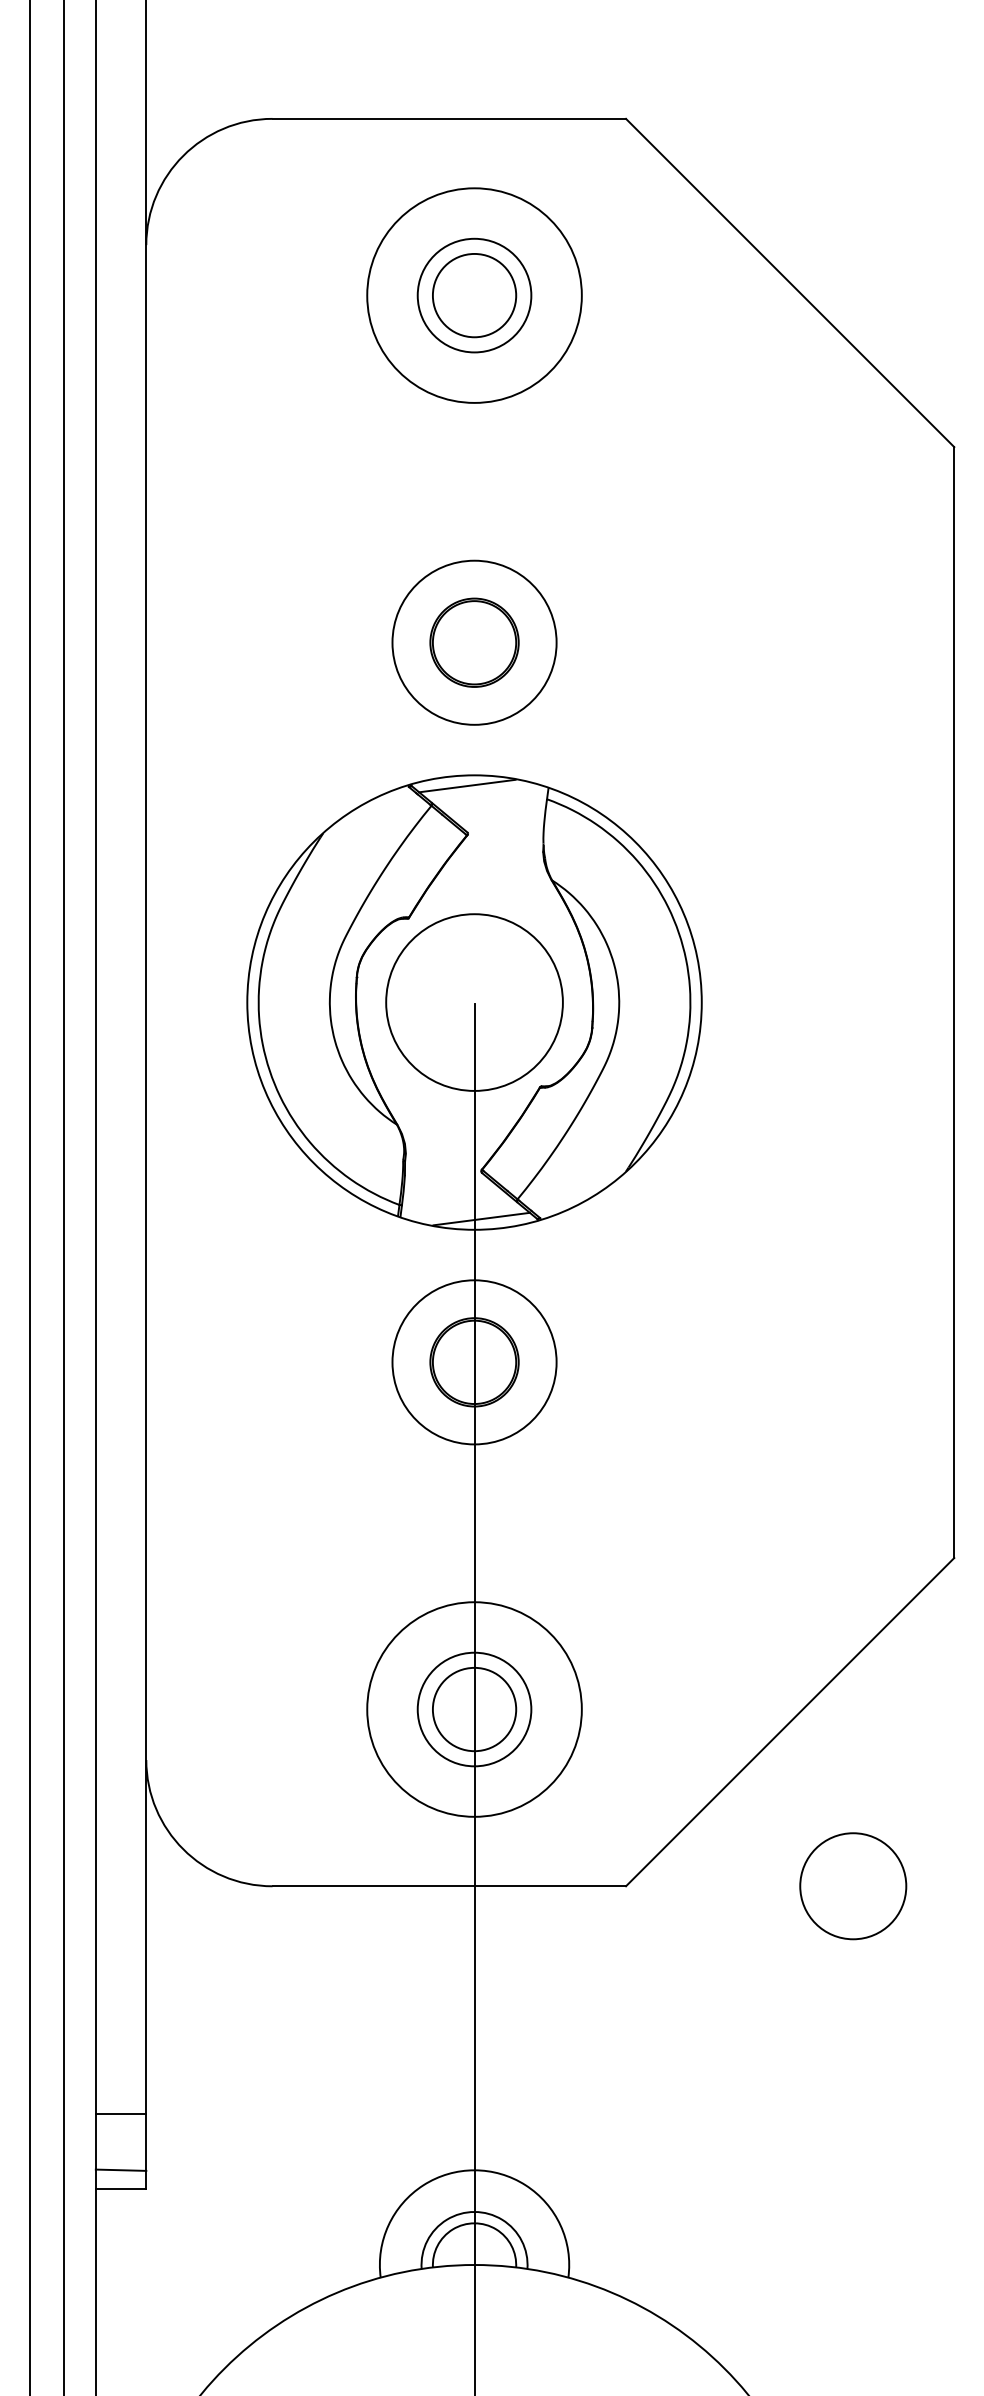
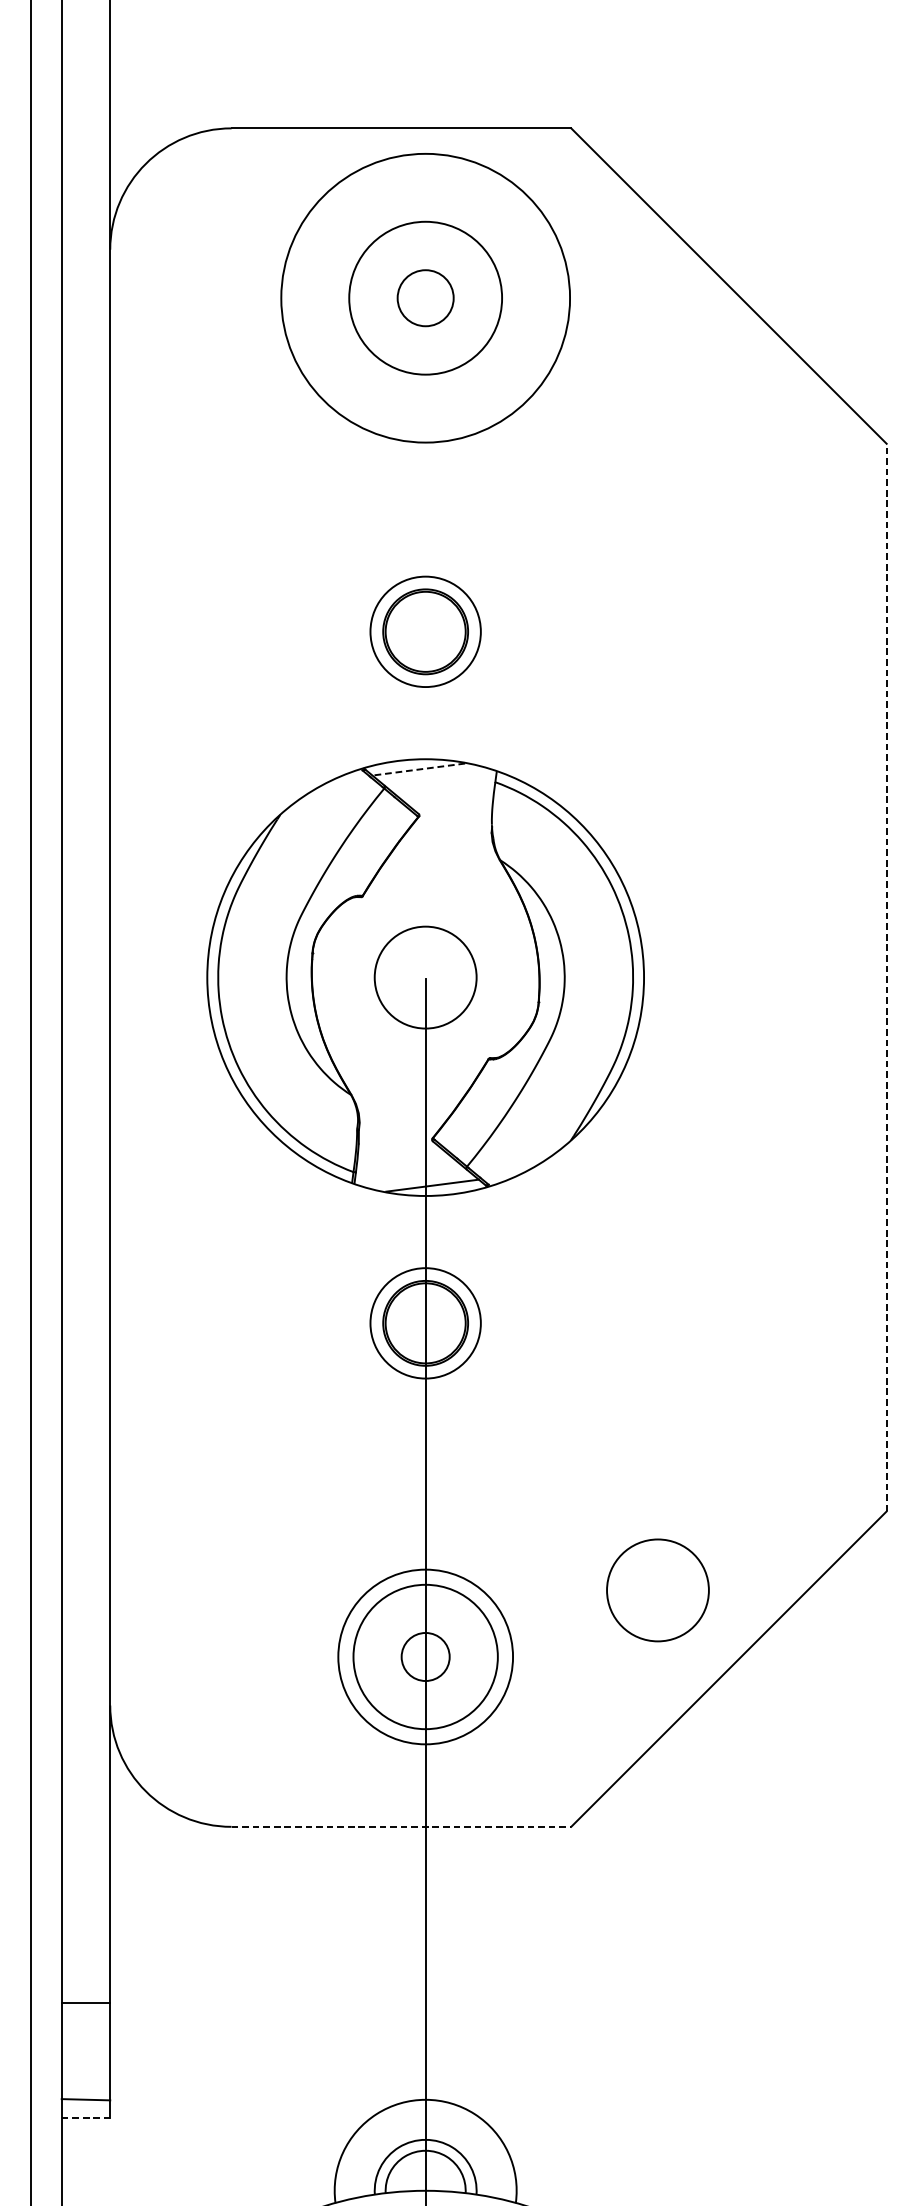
circle: (474, 295) -> (425, 298), size x0.7
circle: (474, 295) -> (425, 298), size x1.4
circle: (474, 295) -> (425, 298), size x1.4
circle: (474, 642) -> (425, 631), size x0.7
line: (467, 786) -> (418, 769), solid -> dashed
circle: (474, 1002) -> (425, 977), size x0.6
line: (954, 1002) -> (886, 977), solid -> dashed
circle: (474, 1362) -> (425, 1323), size x0.7
circle: (474, 1709) -> (425, 1656), size x0.6
circle: (474, 1709) -> (425, 1656), size x0.7
circle: (474, 1709) -> (425, 1656), size x1.6
line: (449, 1886) -> (401, 1827), solid -> dashed
circle: (853, 1886) -> (658, 1590), moved
line: (120, 2113) -> (85, 2002), moved
line: (121, 2189) -> (86, 2118), solid -> dashed

